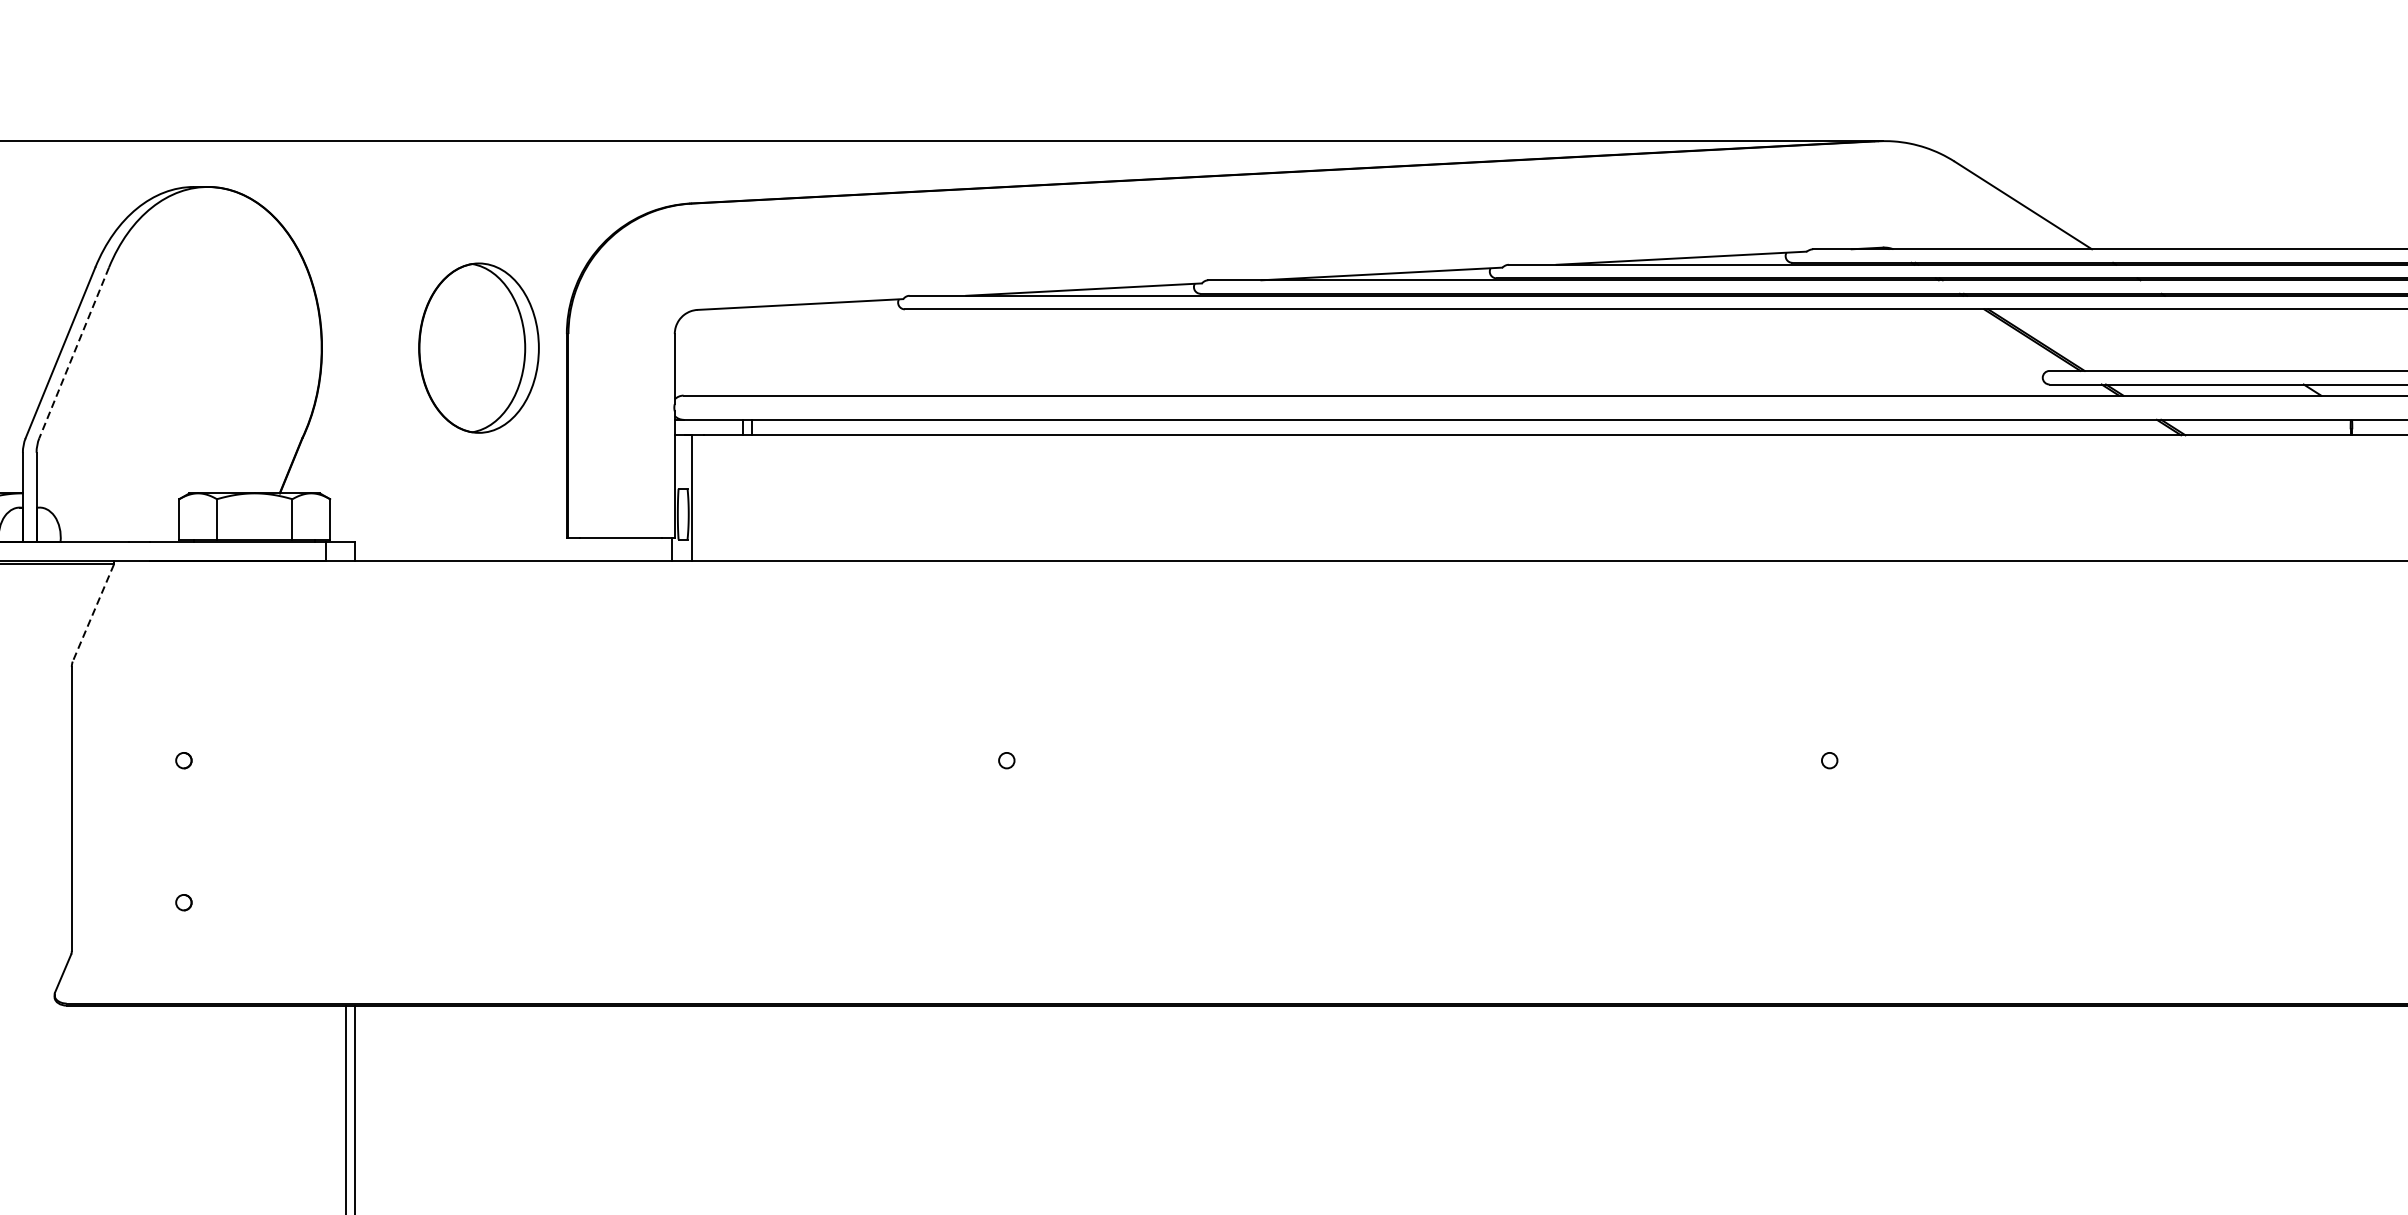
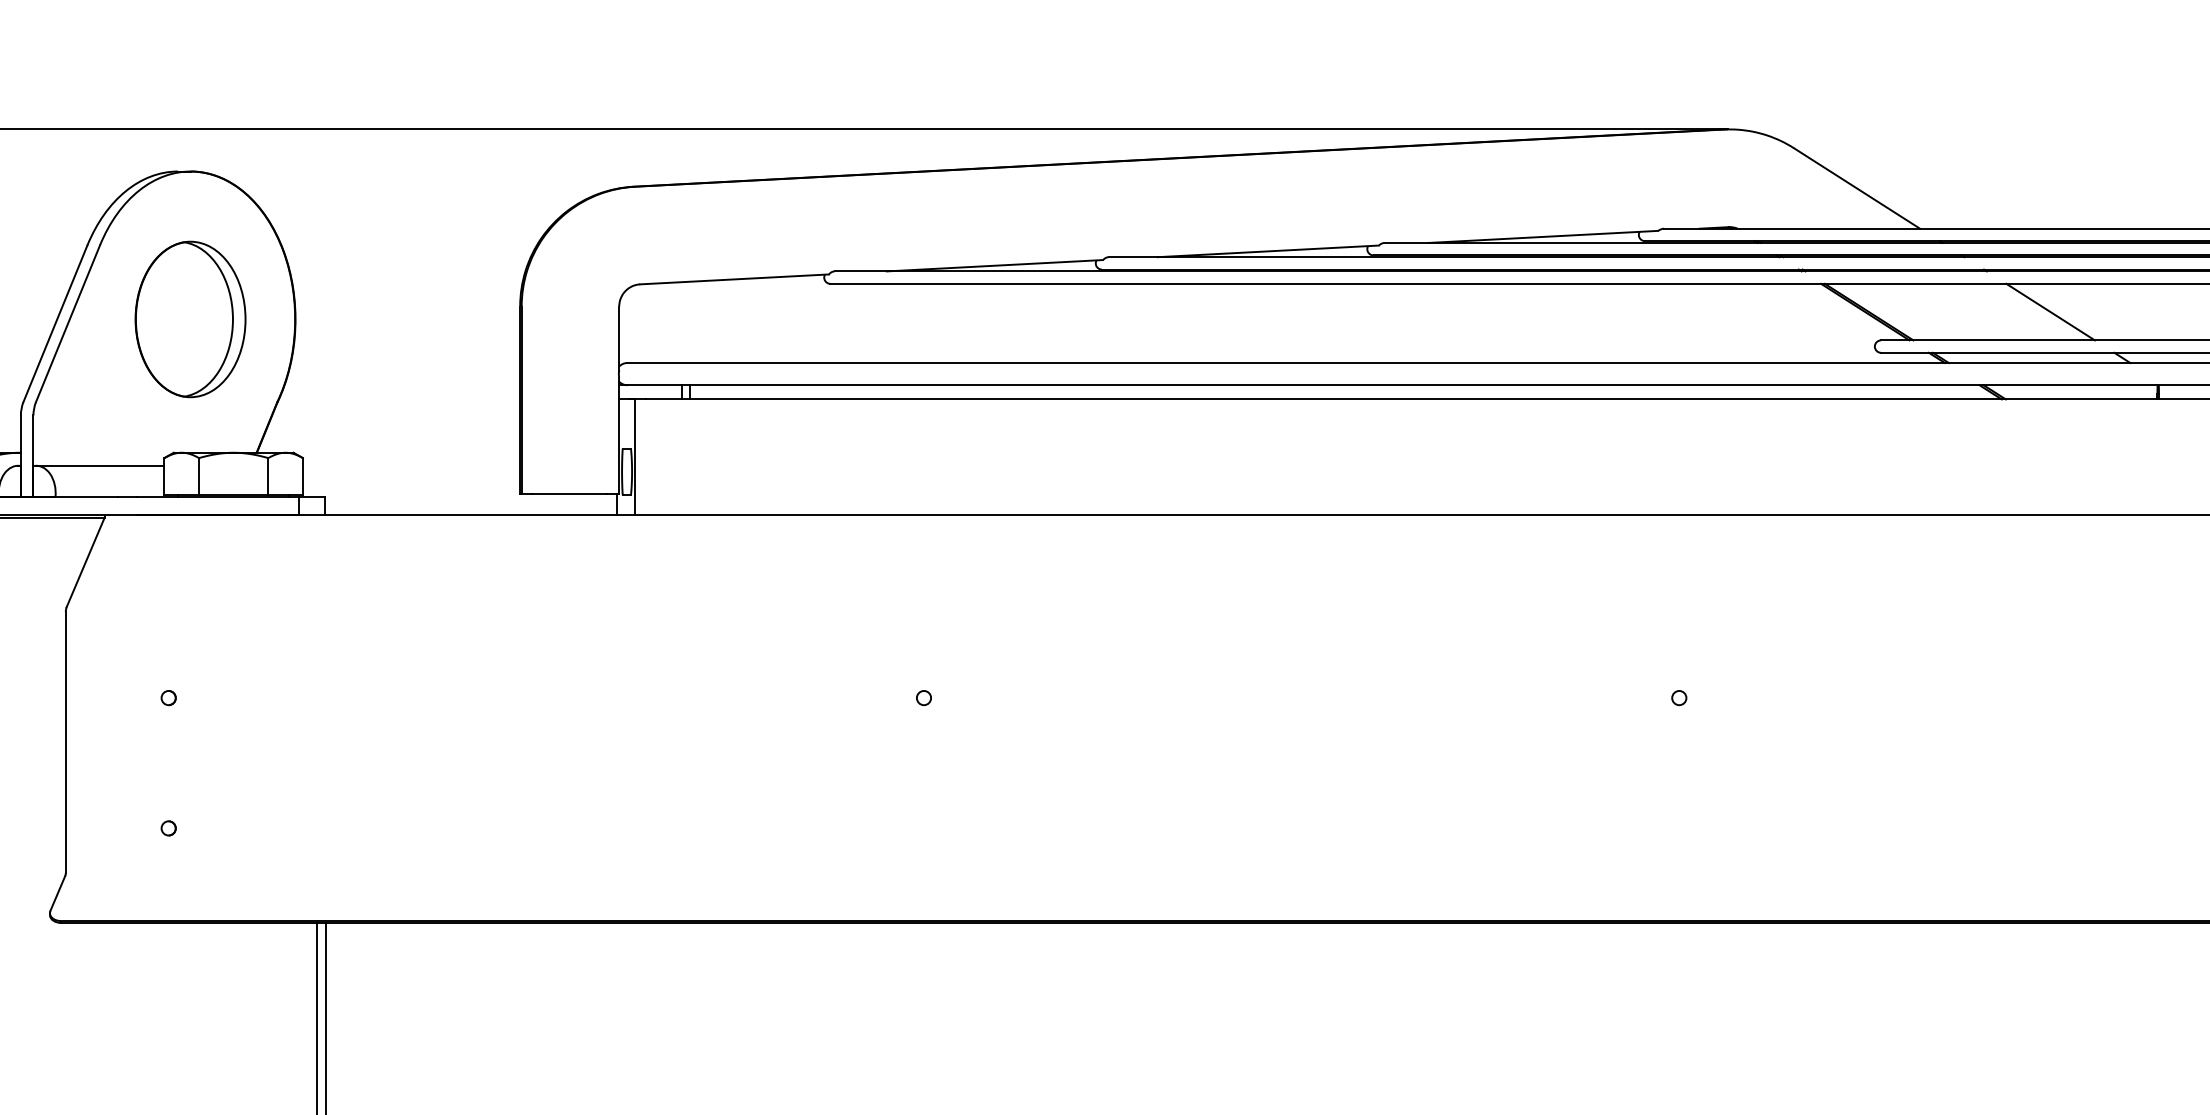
line: (2234, 339) -> (2050, 311), added
part: (478, 348) -> (190, 319), moved
line: (73, 352) -> (67, 323), dashed -> solid
line: (109, 507) -> (100, 465), added
line: (93, 614) -> (85, 563), dashed -> solid

